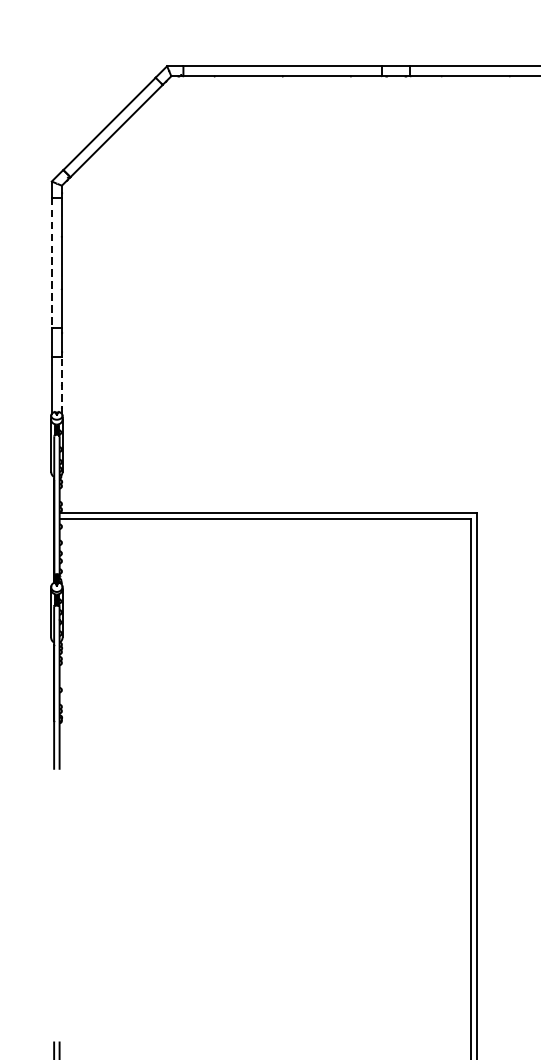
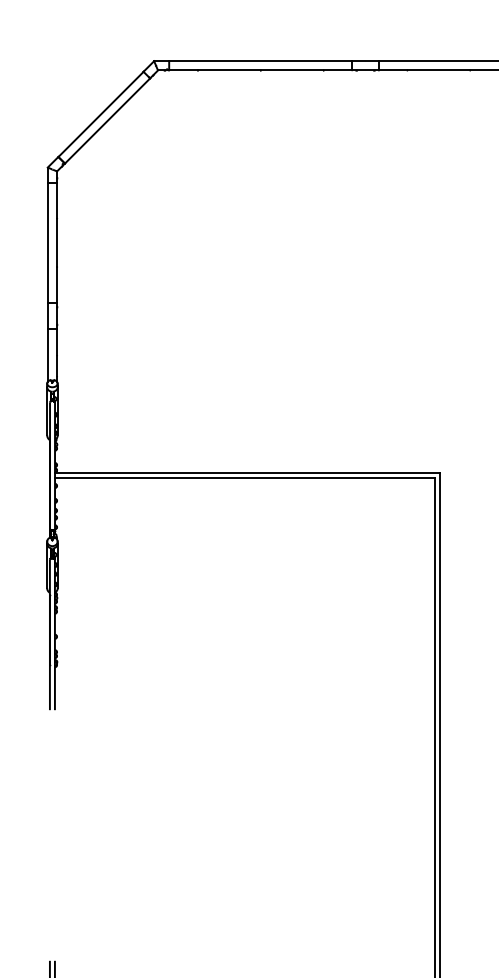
line: (51, 263) -> (47, 243), dashed -> solid
line: (62, 385) -> (57, 355), dashed -> solid

